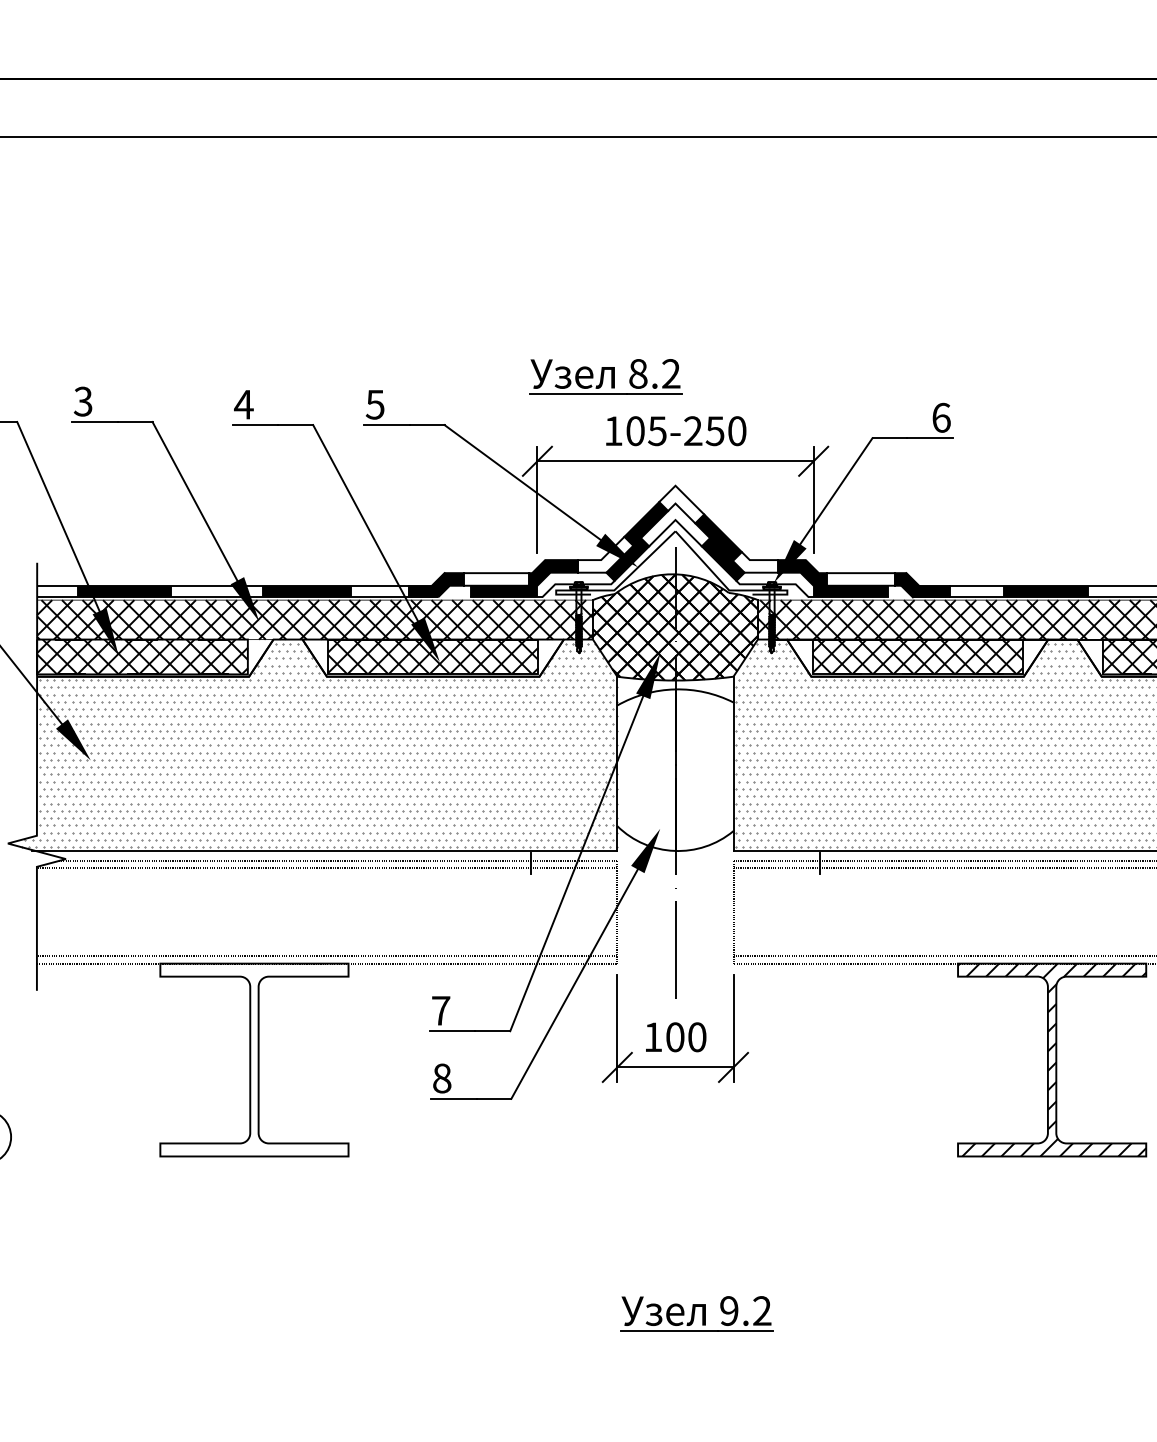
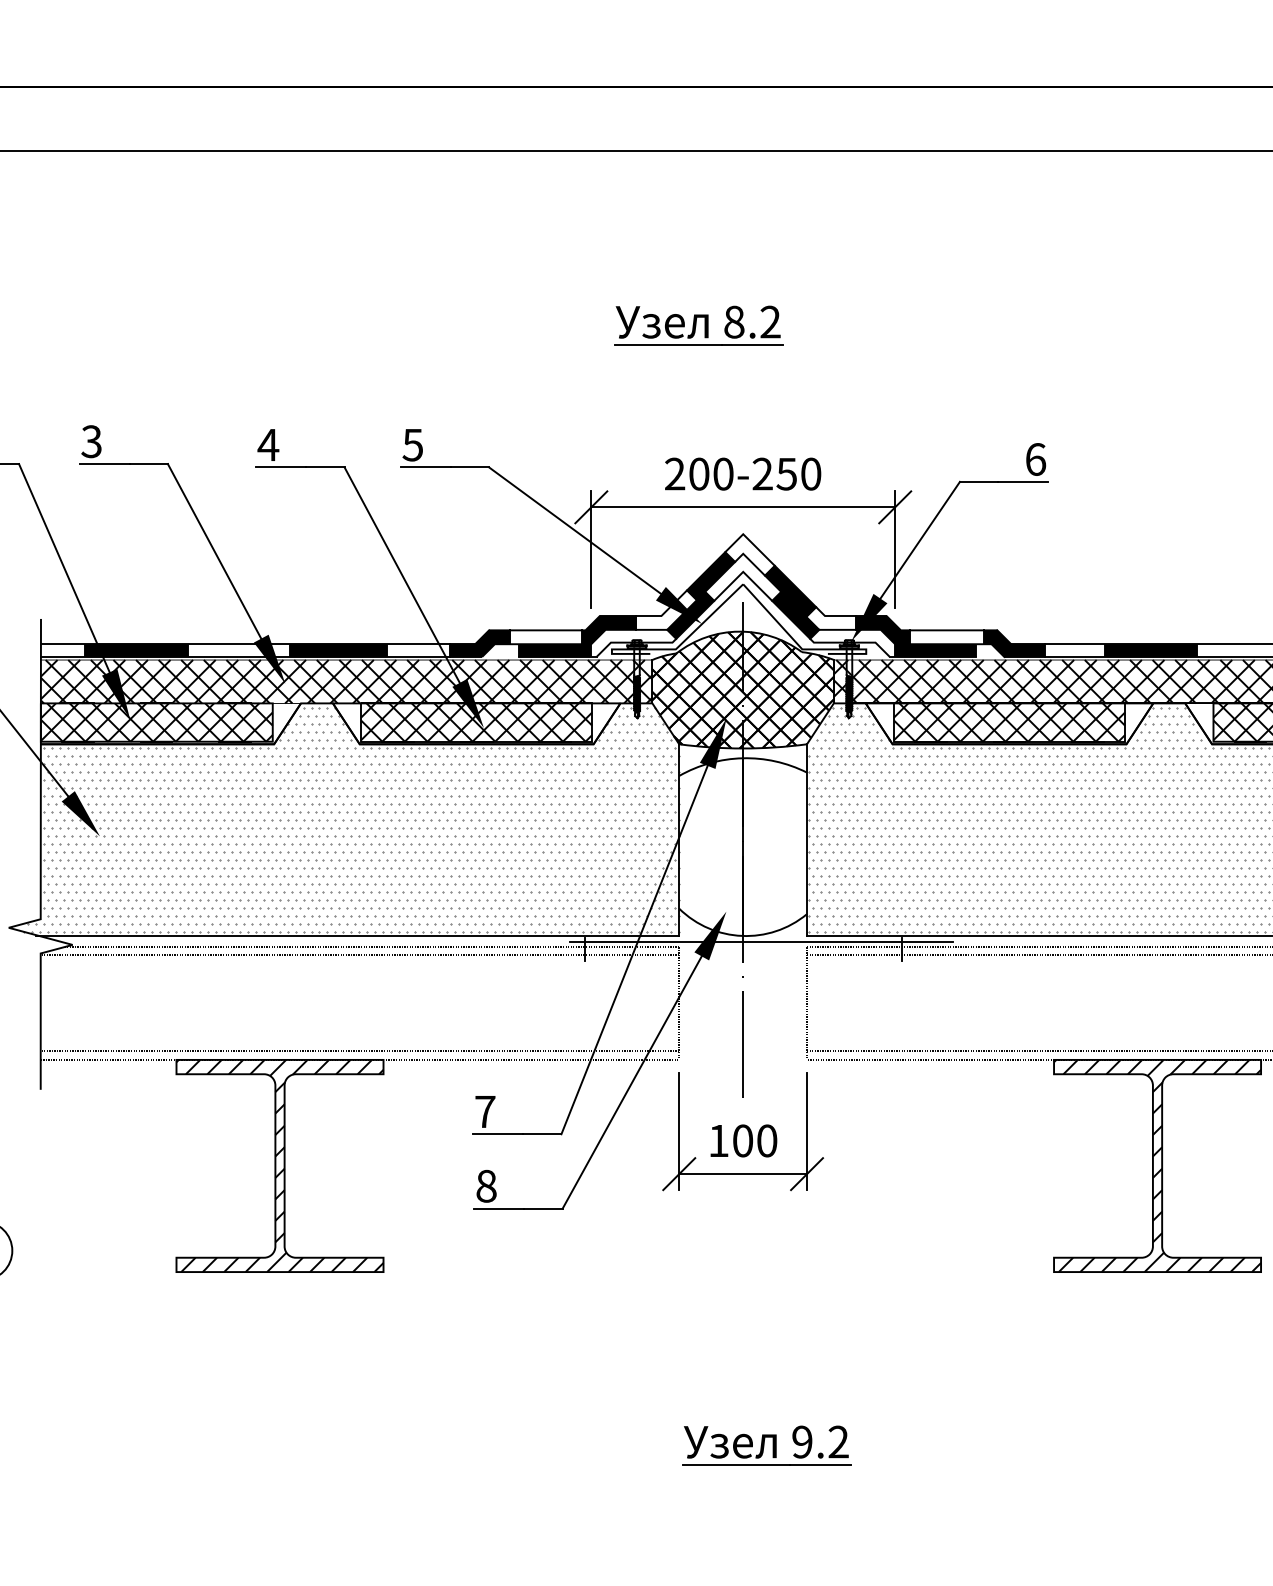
part: (605, 376) -> (698, 325), moved
text: (635, 430) -> (699, 473), 105-250 -> 200-250
line: (692, 855) -> (761, 941), added
hatch: (253, 1059) -> (279, 1165), added

